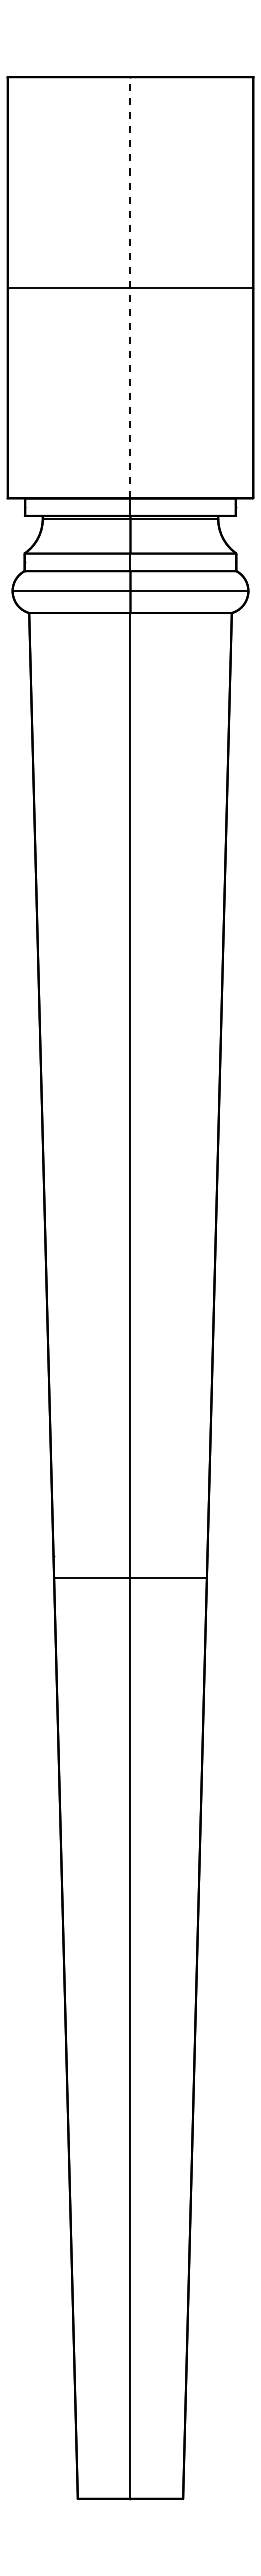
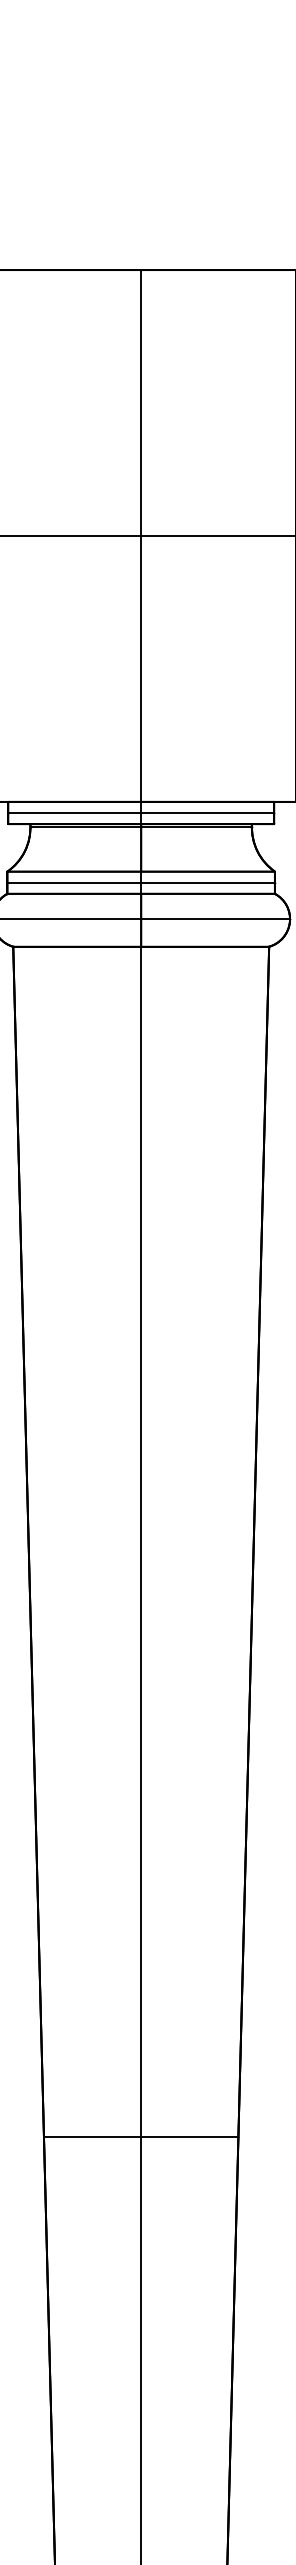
line: (130, 287) -> (141, 535), dashed -> solid
line: (130, 507) -> (141, 813), added
line: (130, 562) -> (141, 882), added
line: (130, 1577) -> (141, 2136), moved

